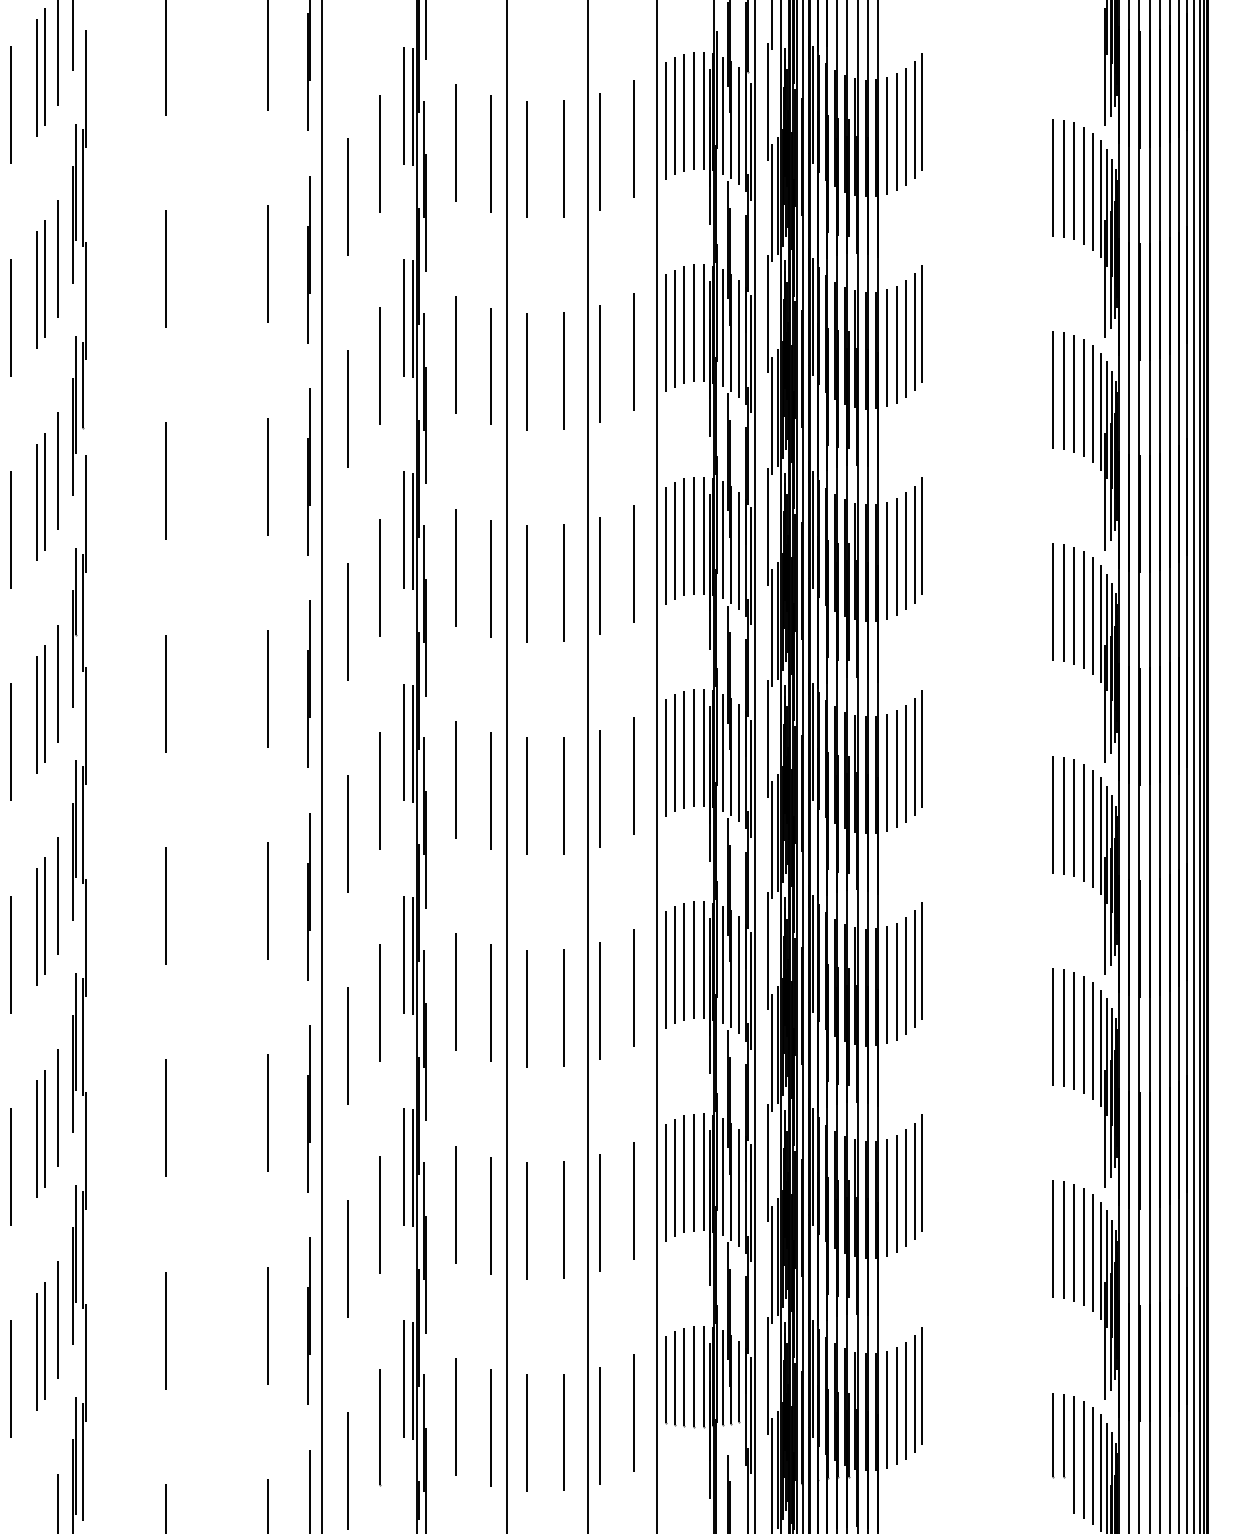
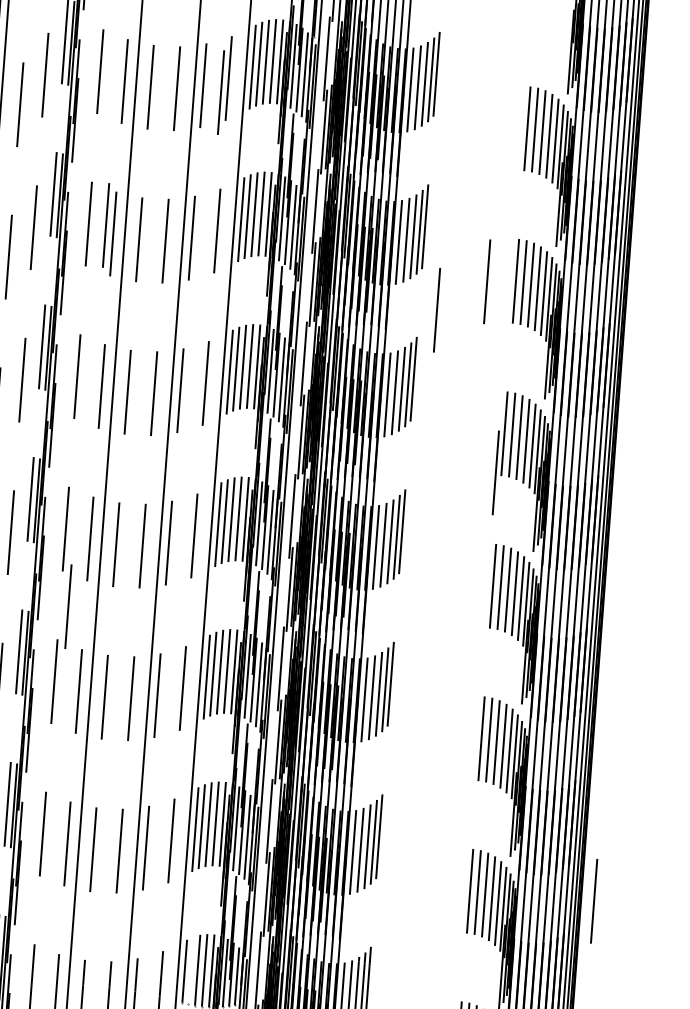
line: (624, 159) -> (220, 92), added
line: (479, 354) -> (105, 224), added
line: (1012, 393) -> (486, 281), added
line: (946, 437) -> (436, 309), added
line: (1044, 656) -> (495, 472), added
line: (466, 886) -> (67, 606), added
line: (1225, 1239) -> (593, 900), added
line: (674, 1378) -> (190, 970), removed

